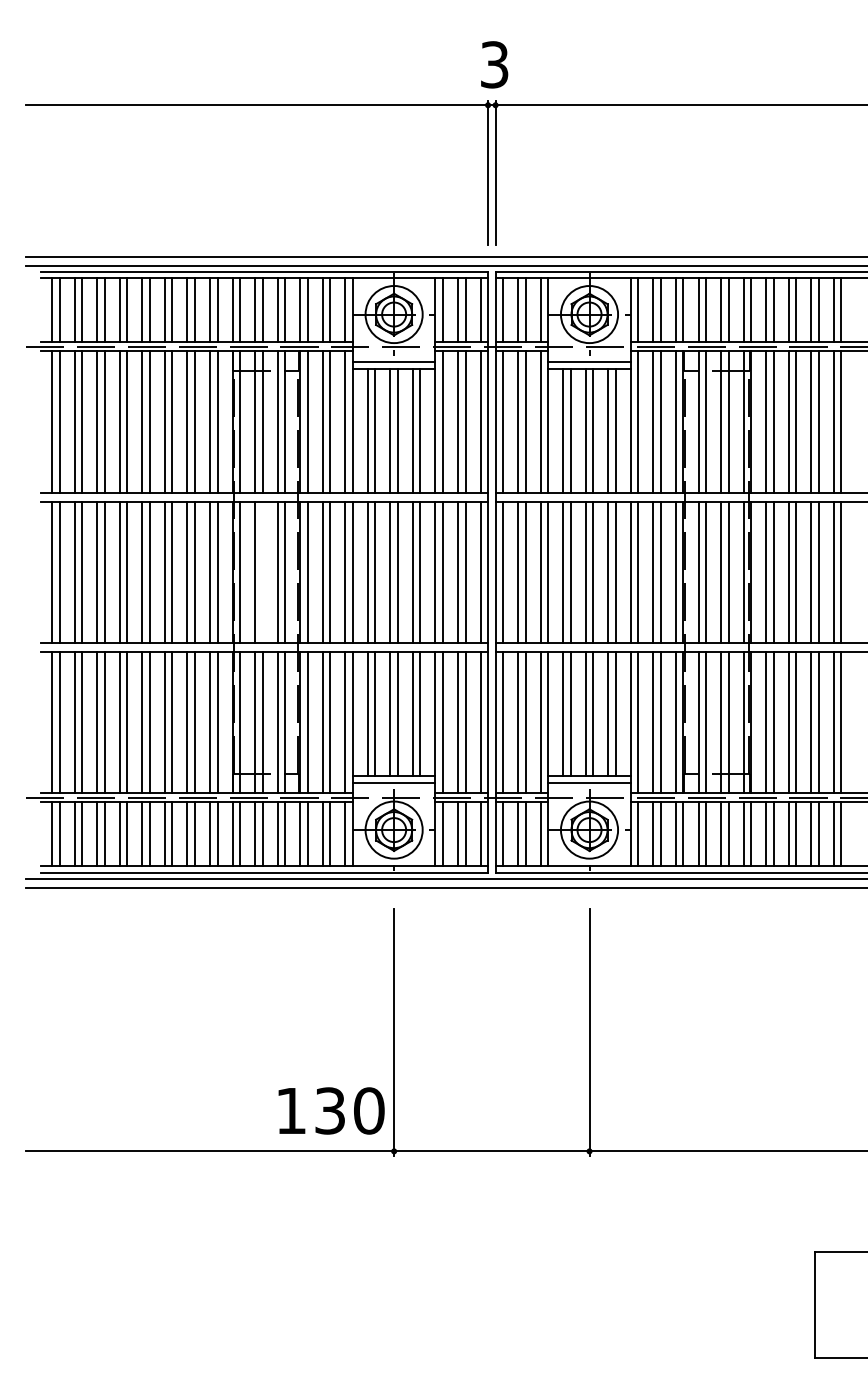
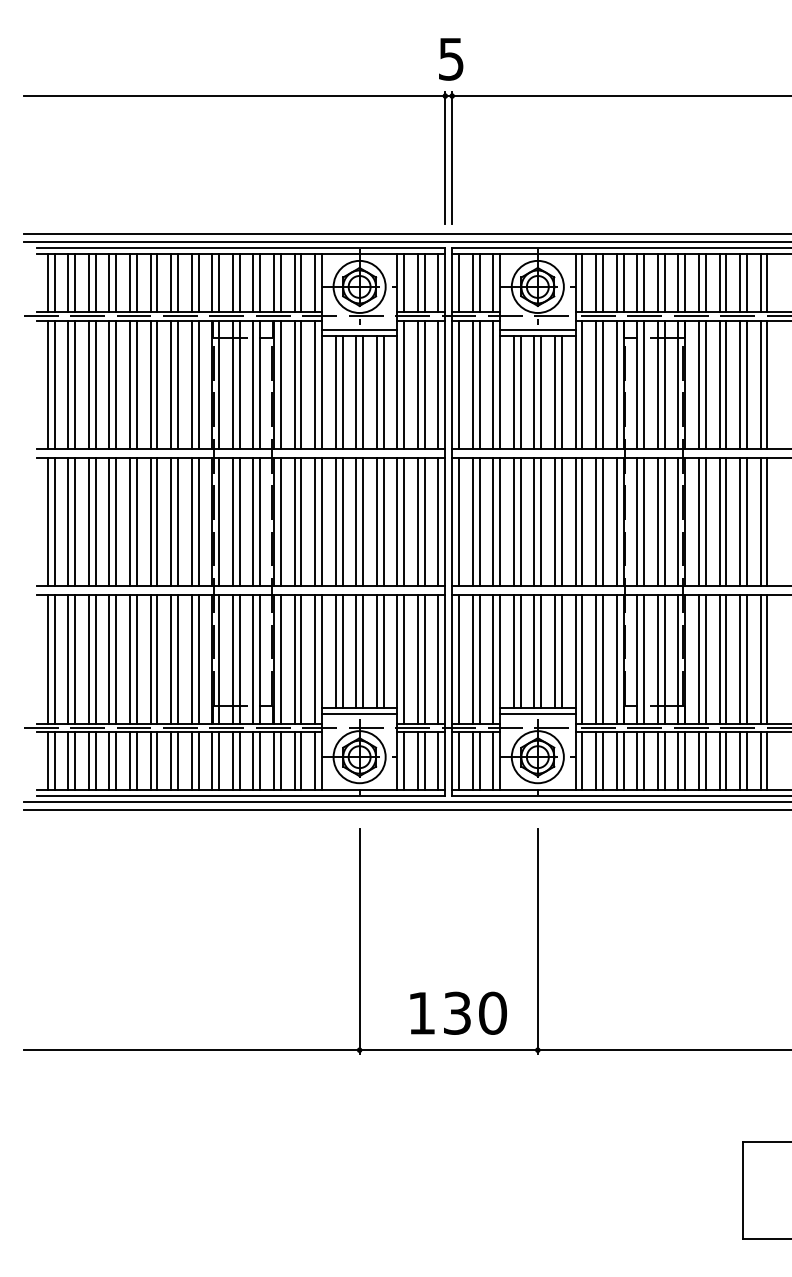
text: (494, 64) -> (451, 58), 3 -> 5
line: (262, 571) -> (239, 521), added
text: (331, 1110) -> (458, 1012), moved

